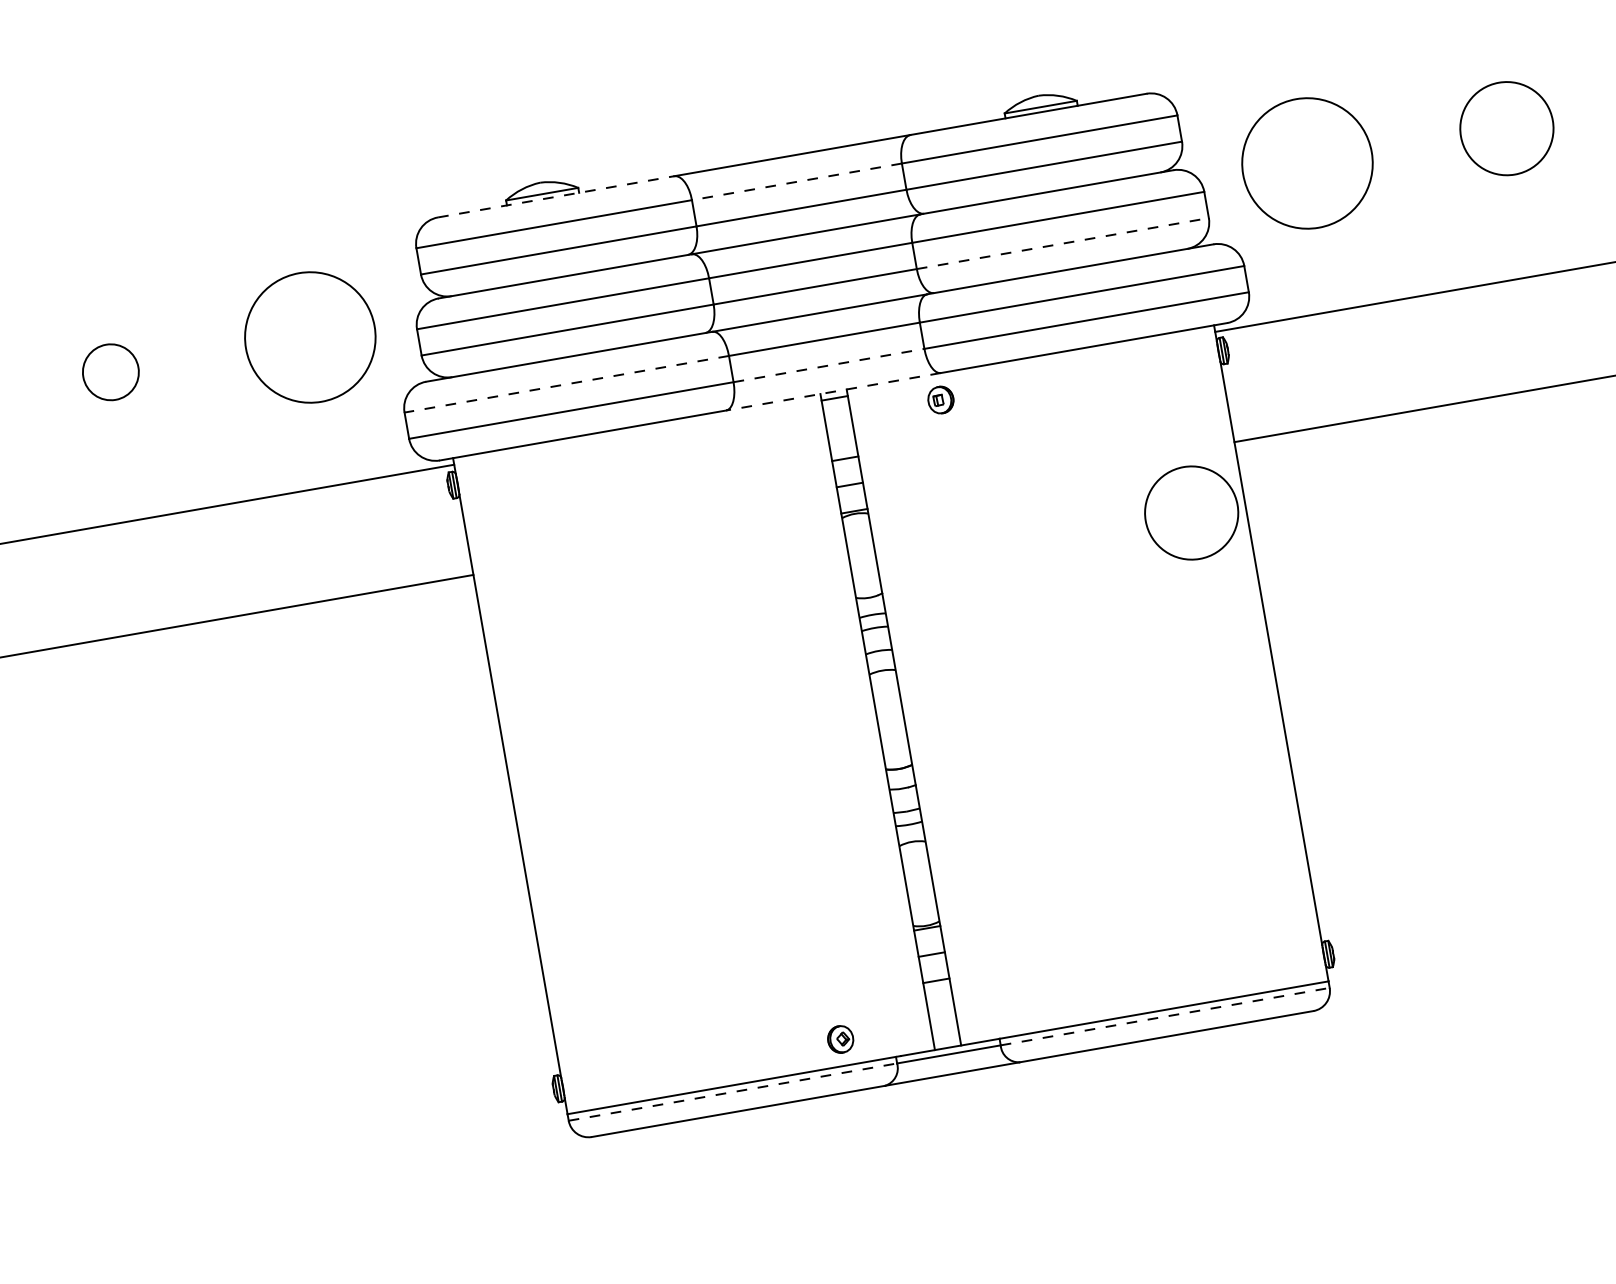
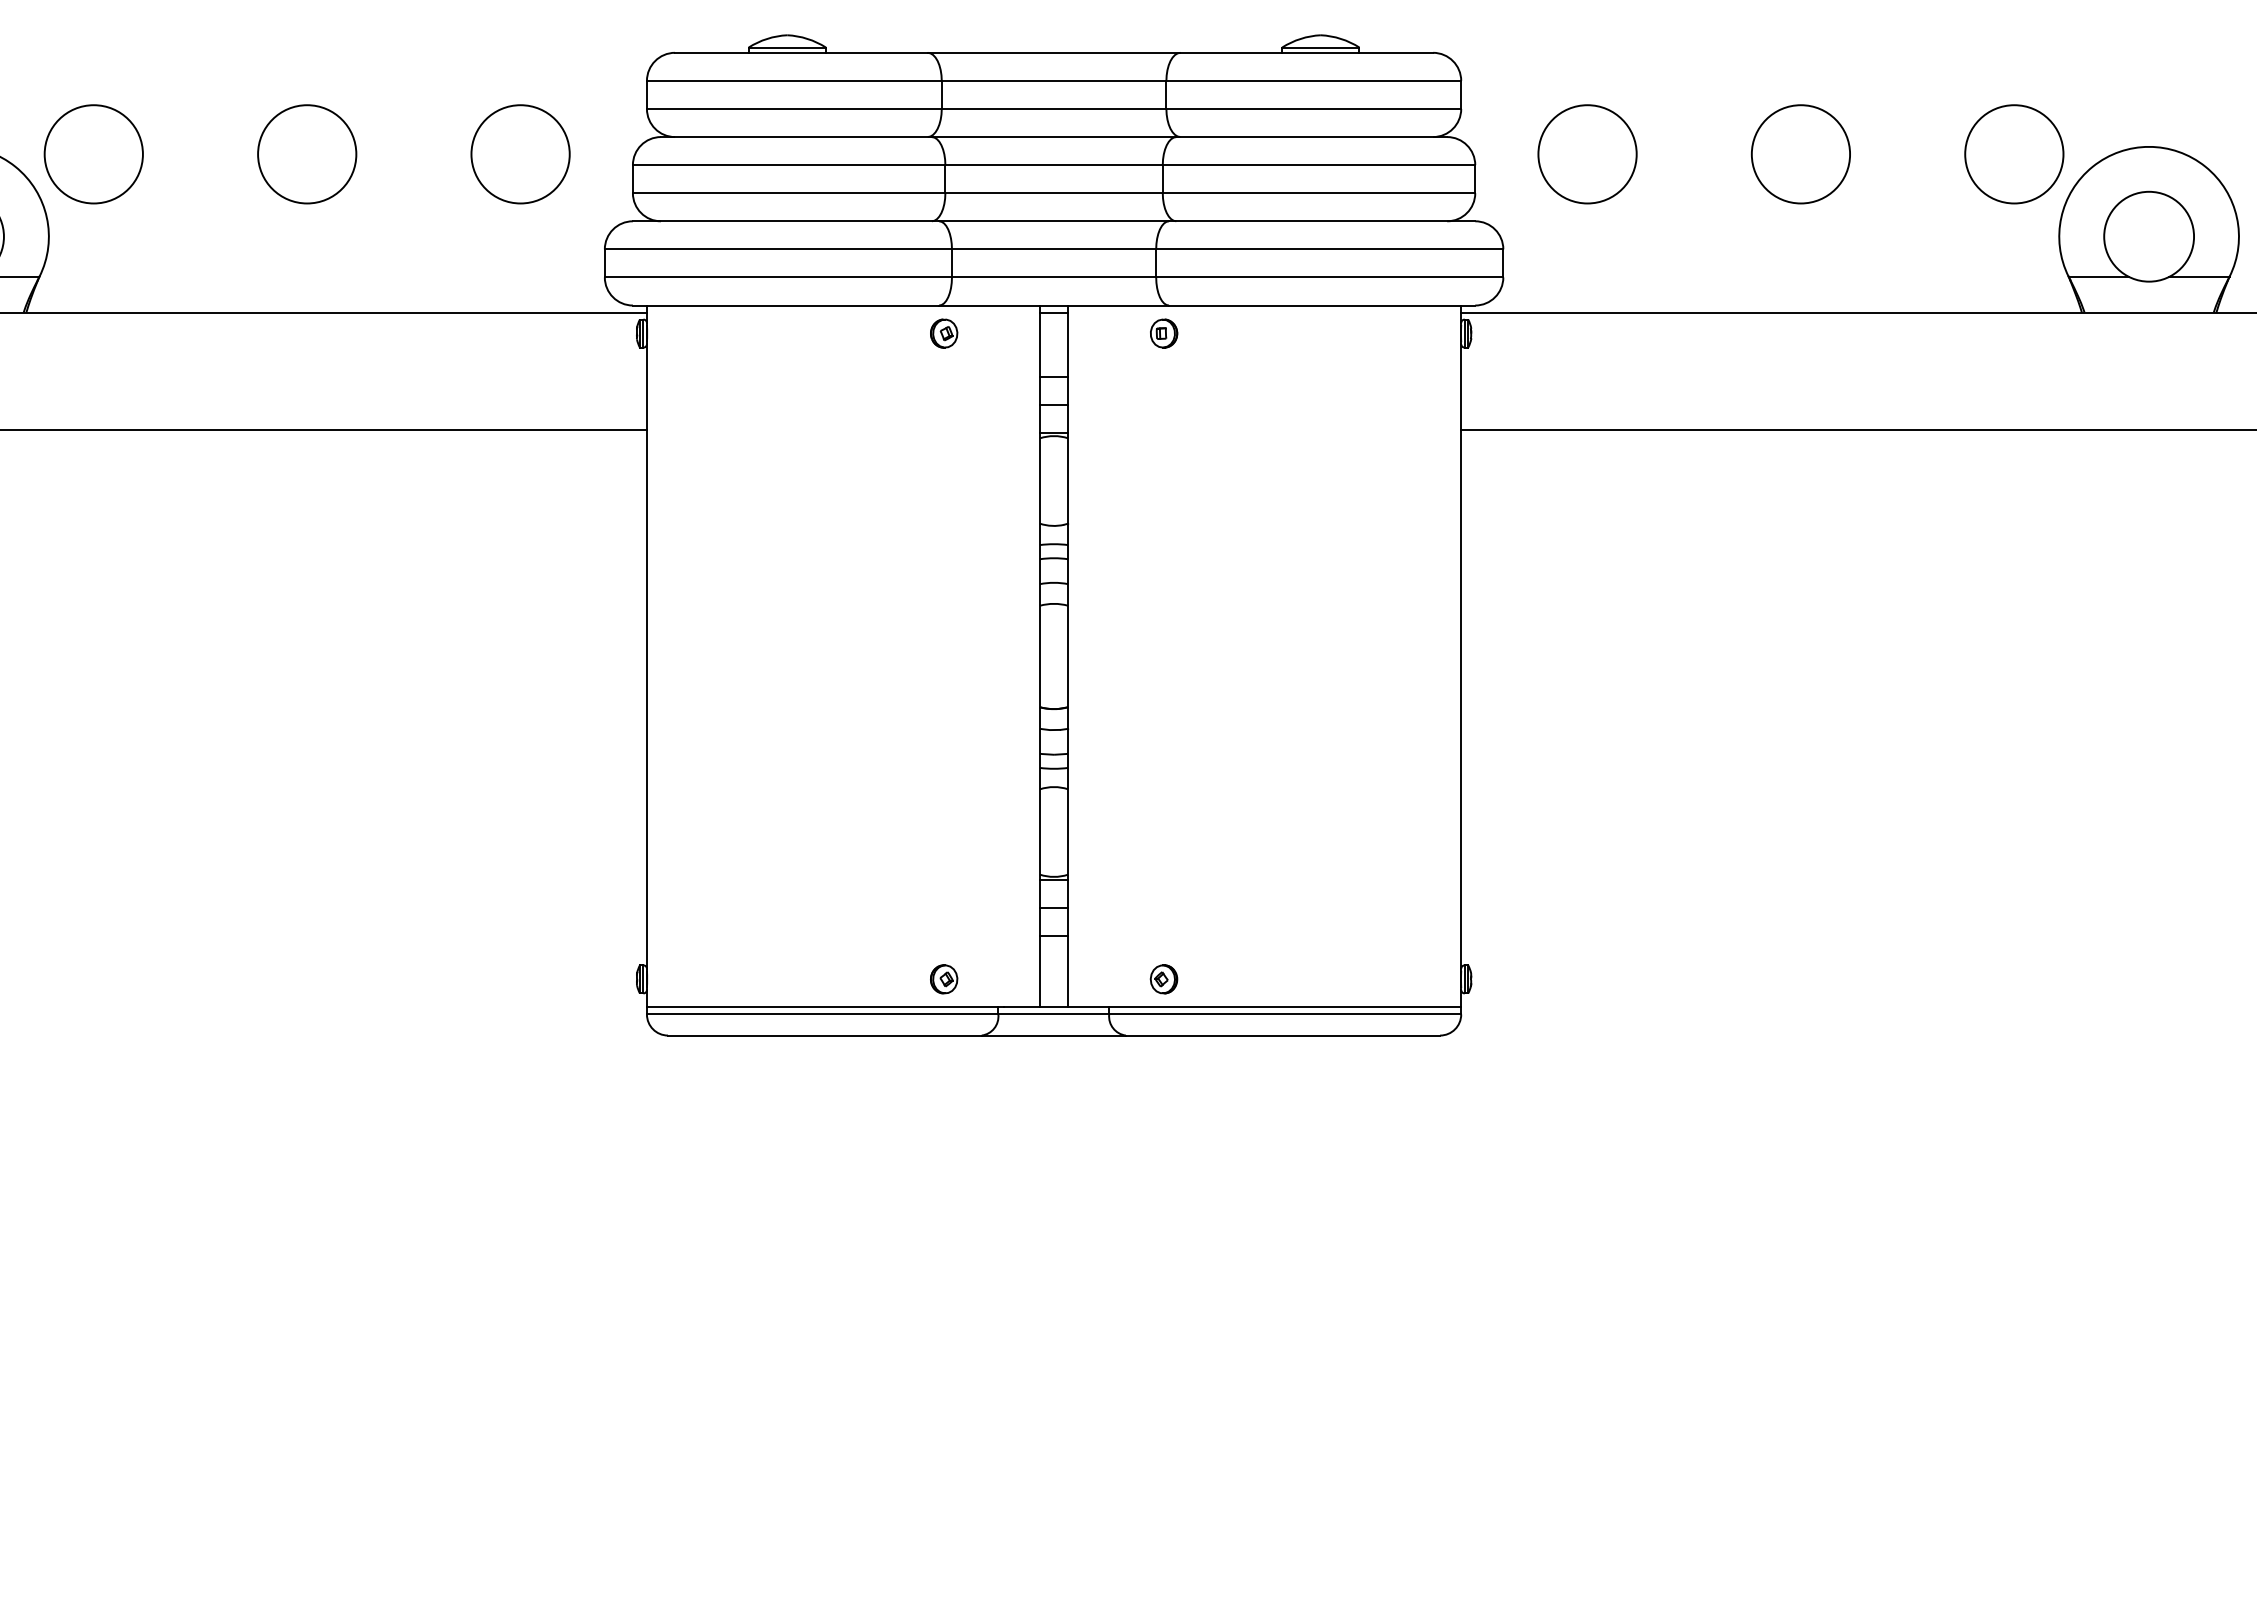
circle: (1307, 163) -> (1587, 154), size x0.71
line: (796, 181) -> (1053, 80), dashed -> solid
line: (556, 196) -> (801, 52), dashed -> solid
line: (1063, 243) -> (1319, 193), dashed -> solid
circle: (310, 337) -> (520, 154), size x0.71
line: (829, 365) -> (1054, 277), dashed -> solid
circle: (111, 372) -> (307, 154), size x1.67
line: (566, 384) -> (778, 249), dashed -> solid
line: (833, 391) -> (1054, 305), dashed -> solid
part: (735, 435) -> (944, 333), added
circle: (1191, 513) -> (1403, 496), removed
part: (1045, 1003) -> (1163, 979), added
line: (1165, 1016) -> (1285, 1014), dashed -> solid
line: (732, 1092) -> (822, 1014), dashed -> solid

